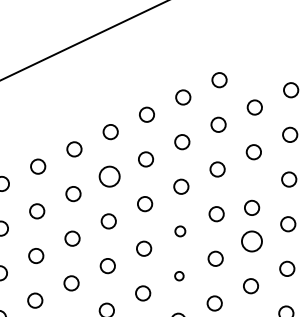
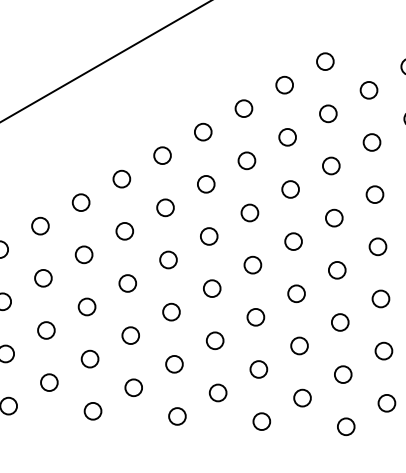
circle: (109, 176) -> (206, 184), size x0.71
circle: (251, 207) -> (374, 194), moved
circle: (180, 231) -> (293, 241), size x1.43
circle: (251, 241) -> (377, 246), size x0.71
circle: (179, 275) -> (296, 293), size x1.67

